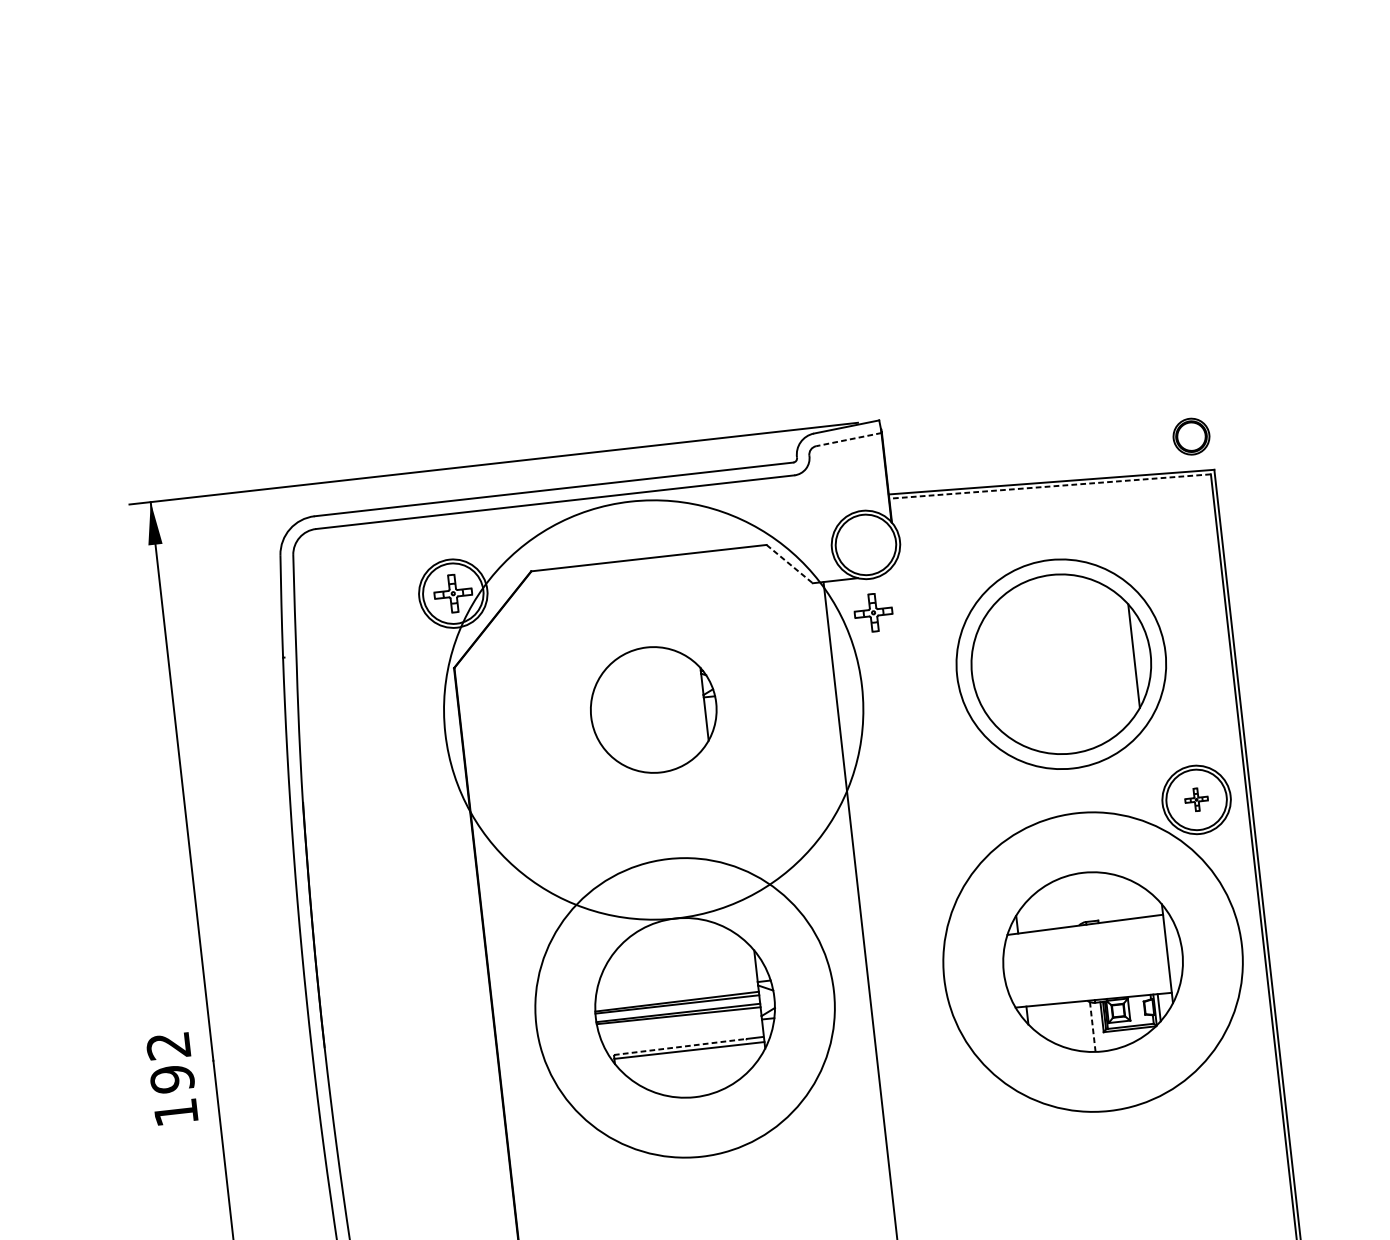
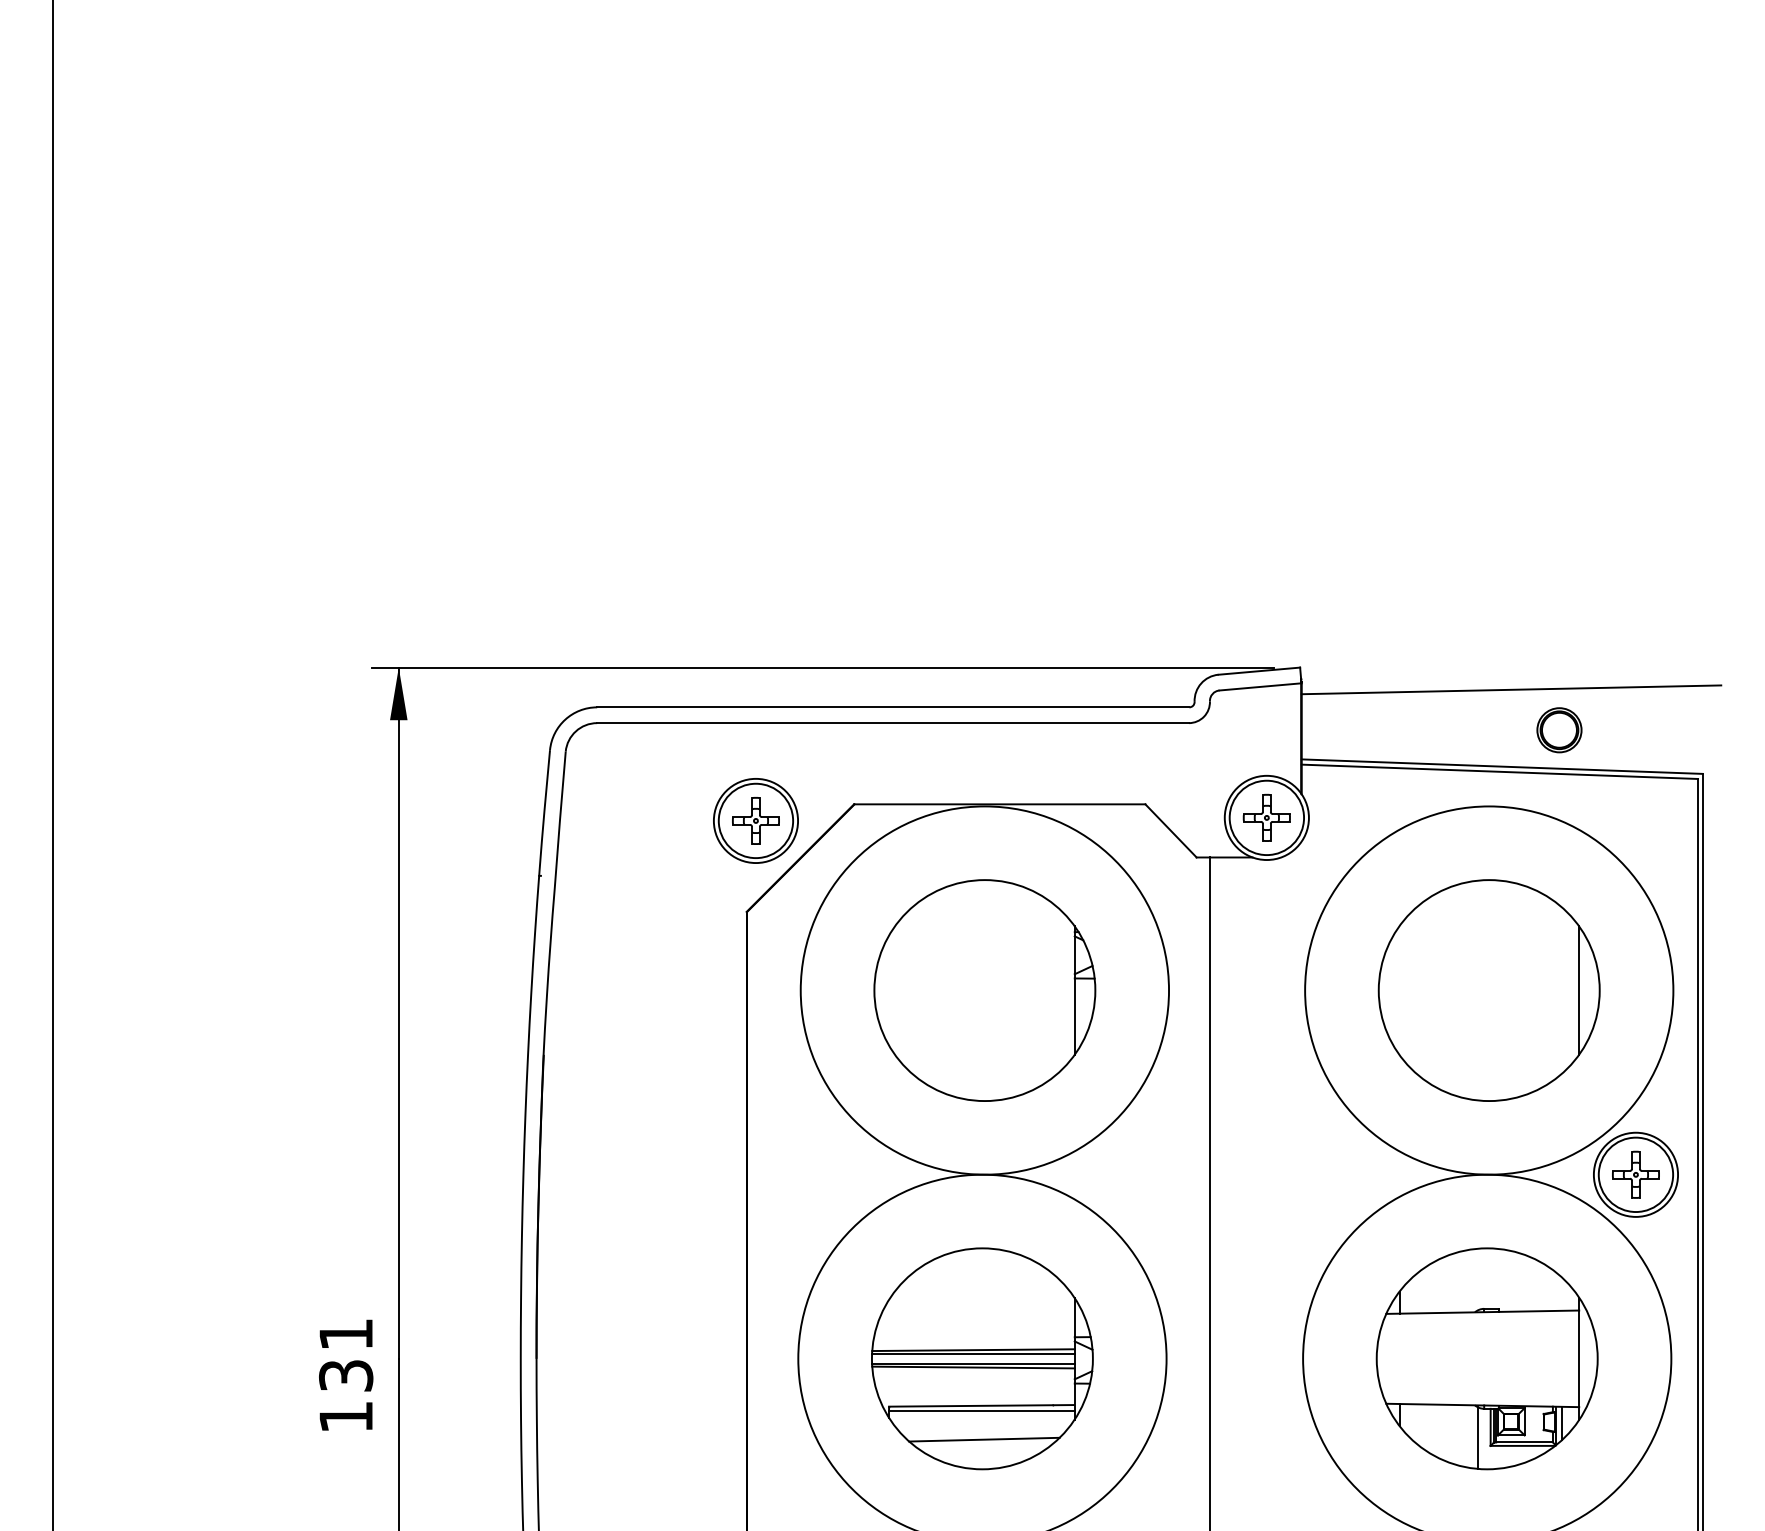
line: (1052, 418) -> (1511, 689), added
part: (1191, 436) -> (1559, 730), moved
line: (848, 439) -> (1260, 686), dashed -> solid
line: (1049, 486) -> (1499, 771), dashed -> solid
line: (790, 563) -> (1171, 830), dashed -> solid
part: (873, 612) -> (1266, 817), moved
circle: (1061, 664) -> (1489, 990), size x1.43
circle: (653, 710) -> (984, 990), size x0.71
part: (653, 710) -> (984, 990), size x1.43
part: (1196, 799) -> (1635, 1174), size x1.67
line: (1092, 1027) -> (1477, 1438), dashed -> solid
line: (679, 1046) -> (970, 1405), dashed -> solid
text: (170, 1062) -> (346, 1355), 192 -> 131
line: (694, 1072) -> (984, 1439), added

